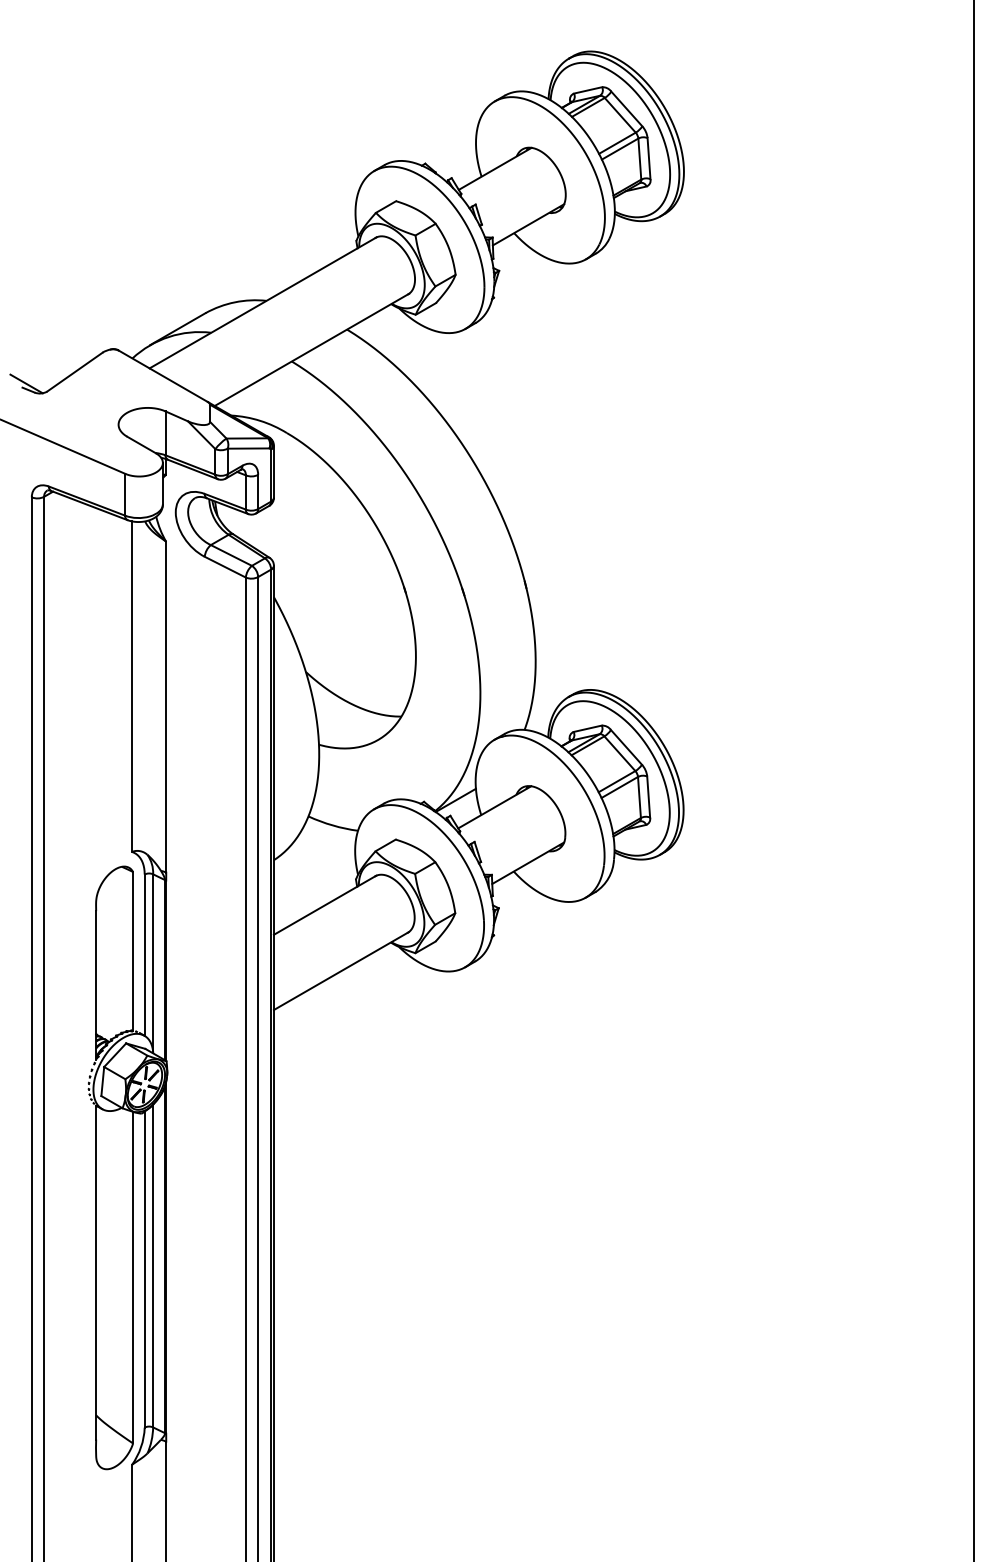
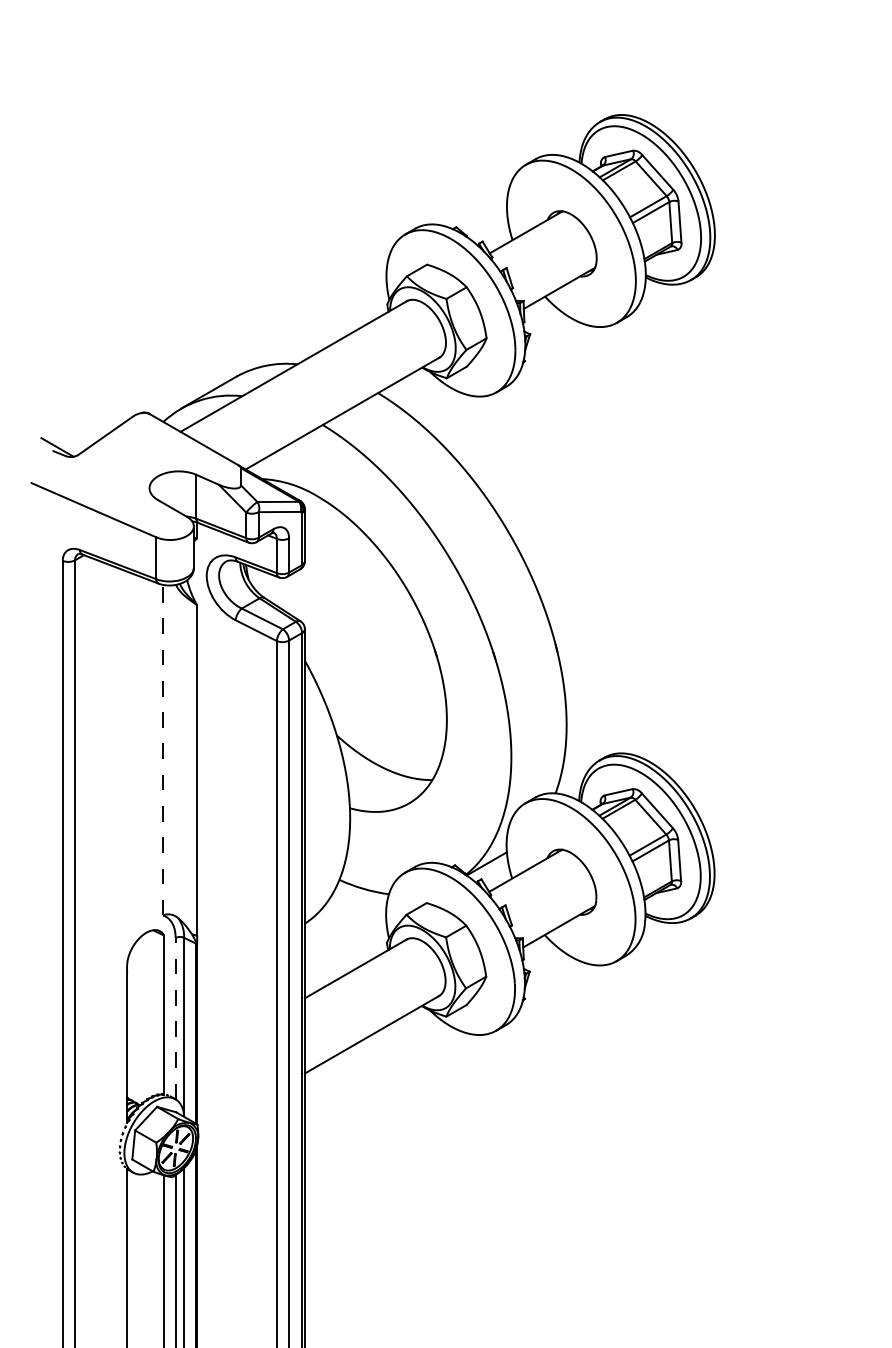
line: (131, 686) -> (162, 749), solid -> dashed
line: (144, 955) -> (175, 1018), solid -> dashed

